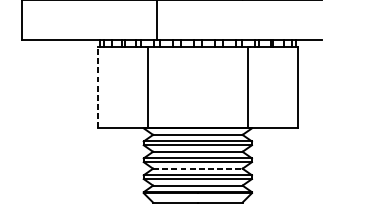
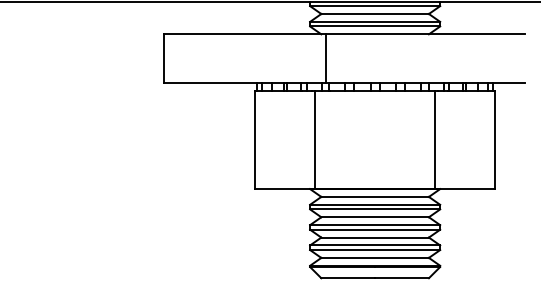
line: (97, 87) -> (254, 140), dashed -> solid
line: (198, 168) -> (375, 237), dashed -> solid

